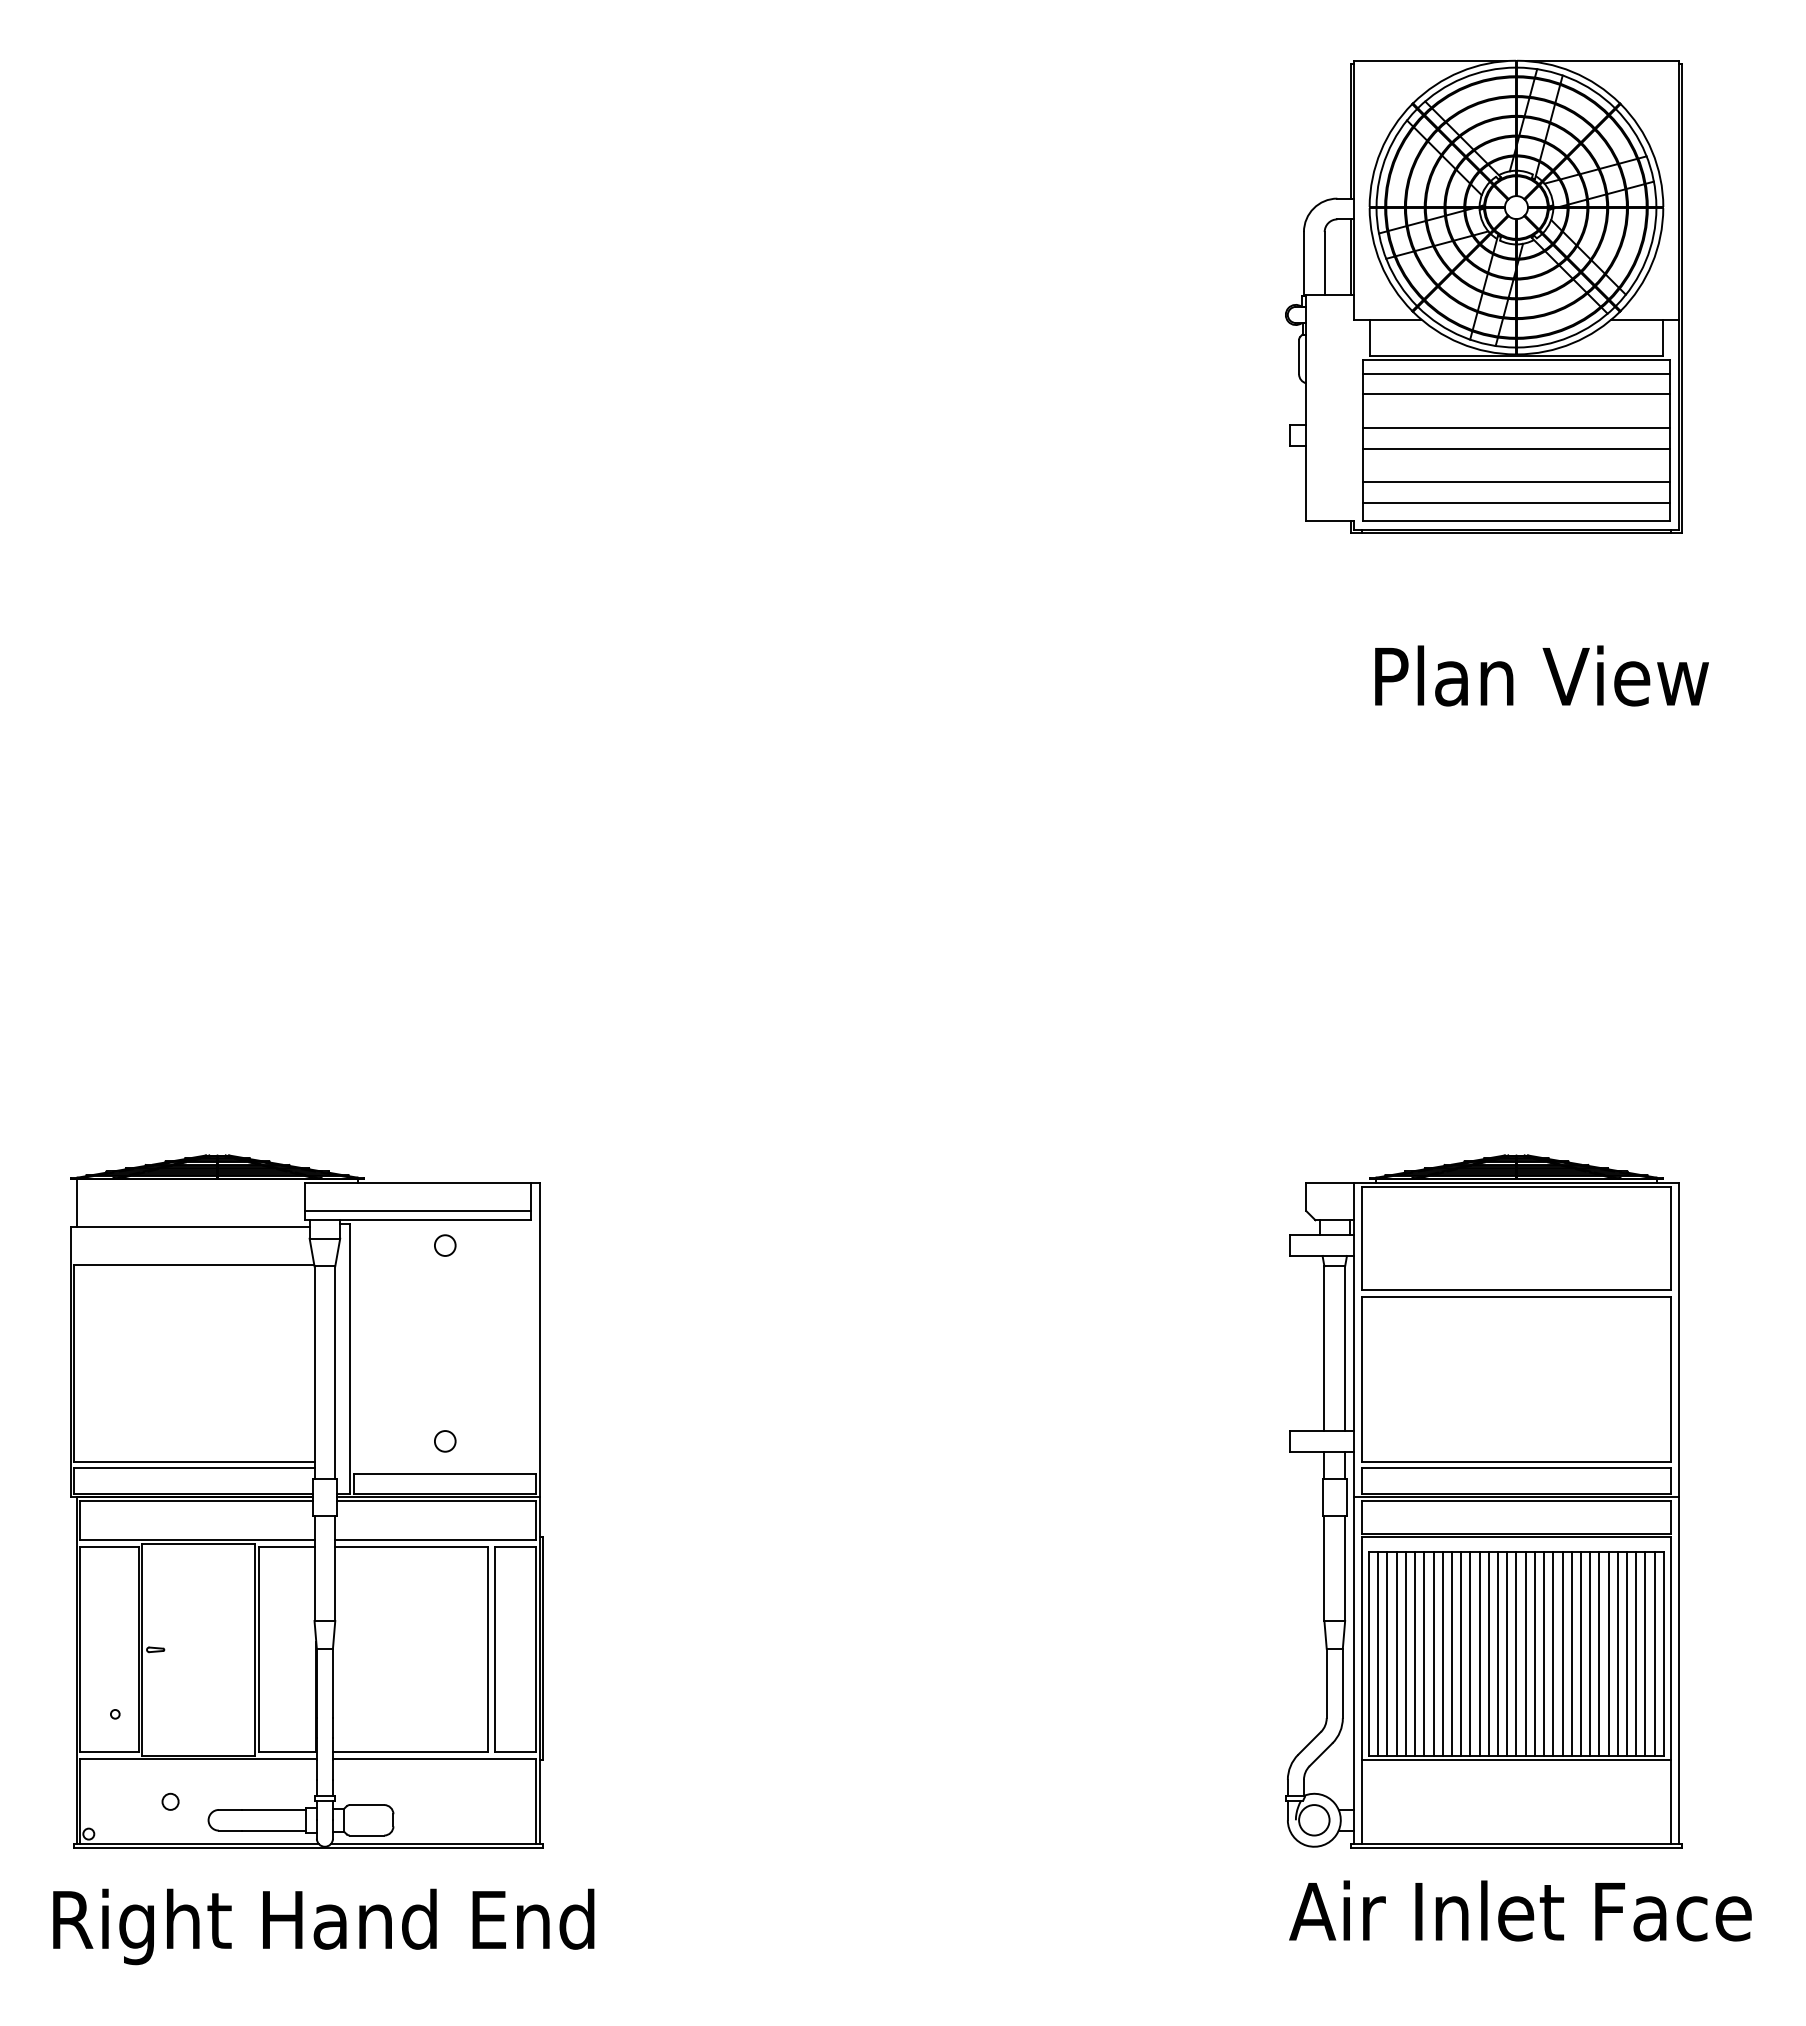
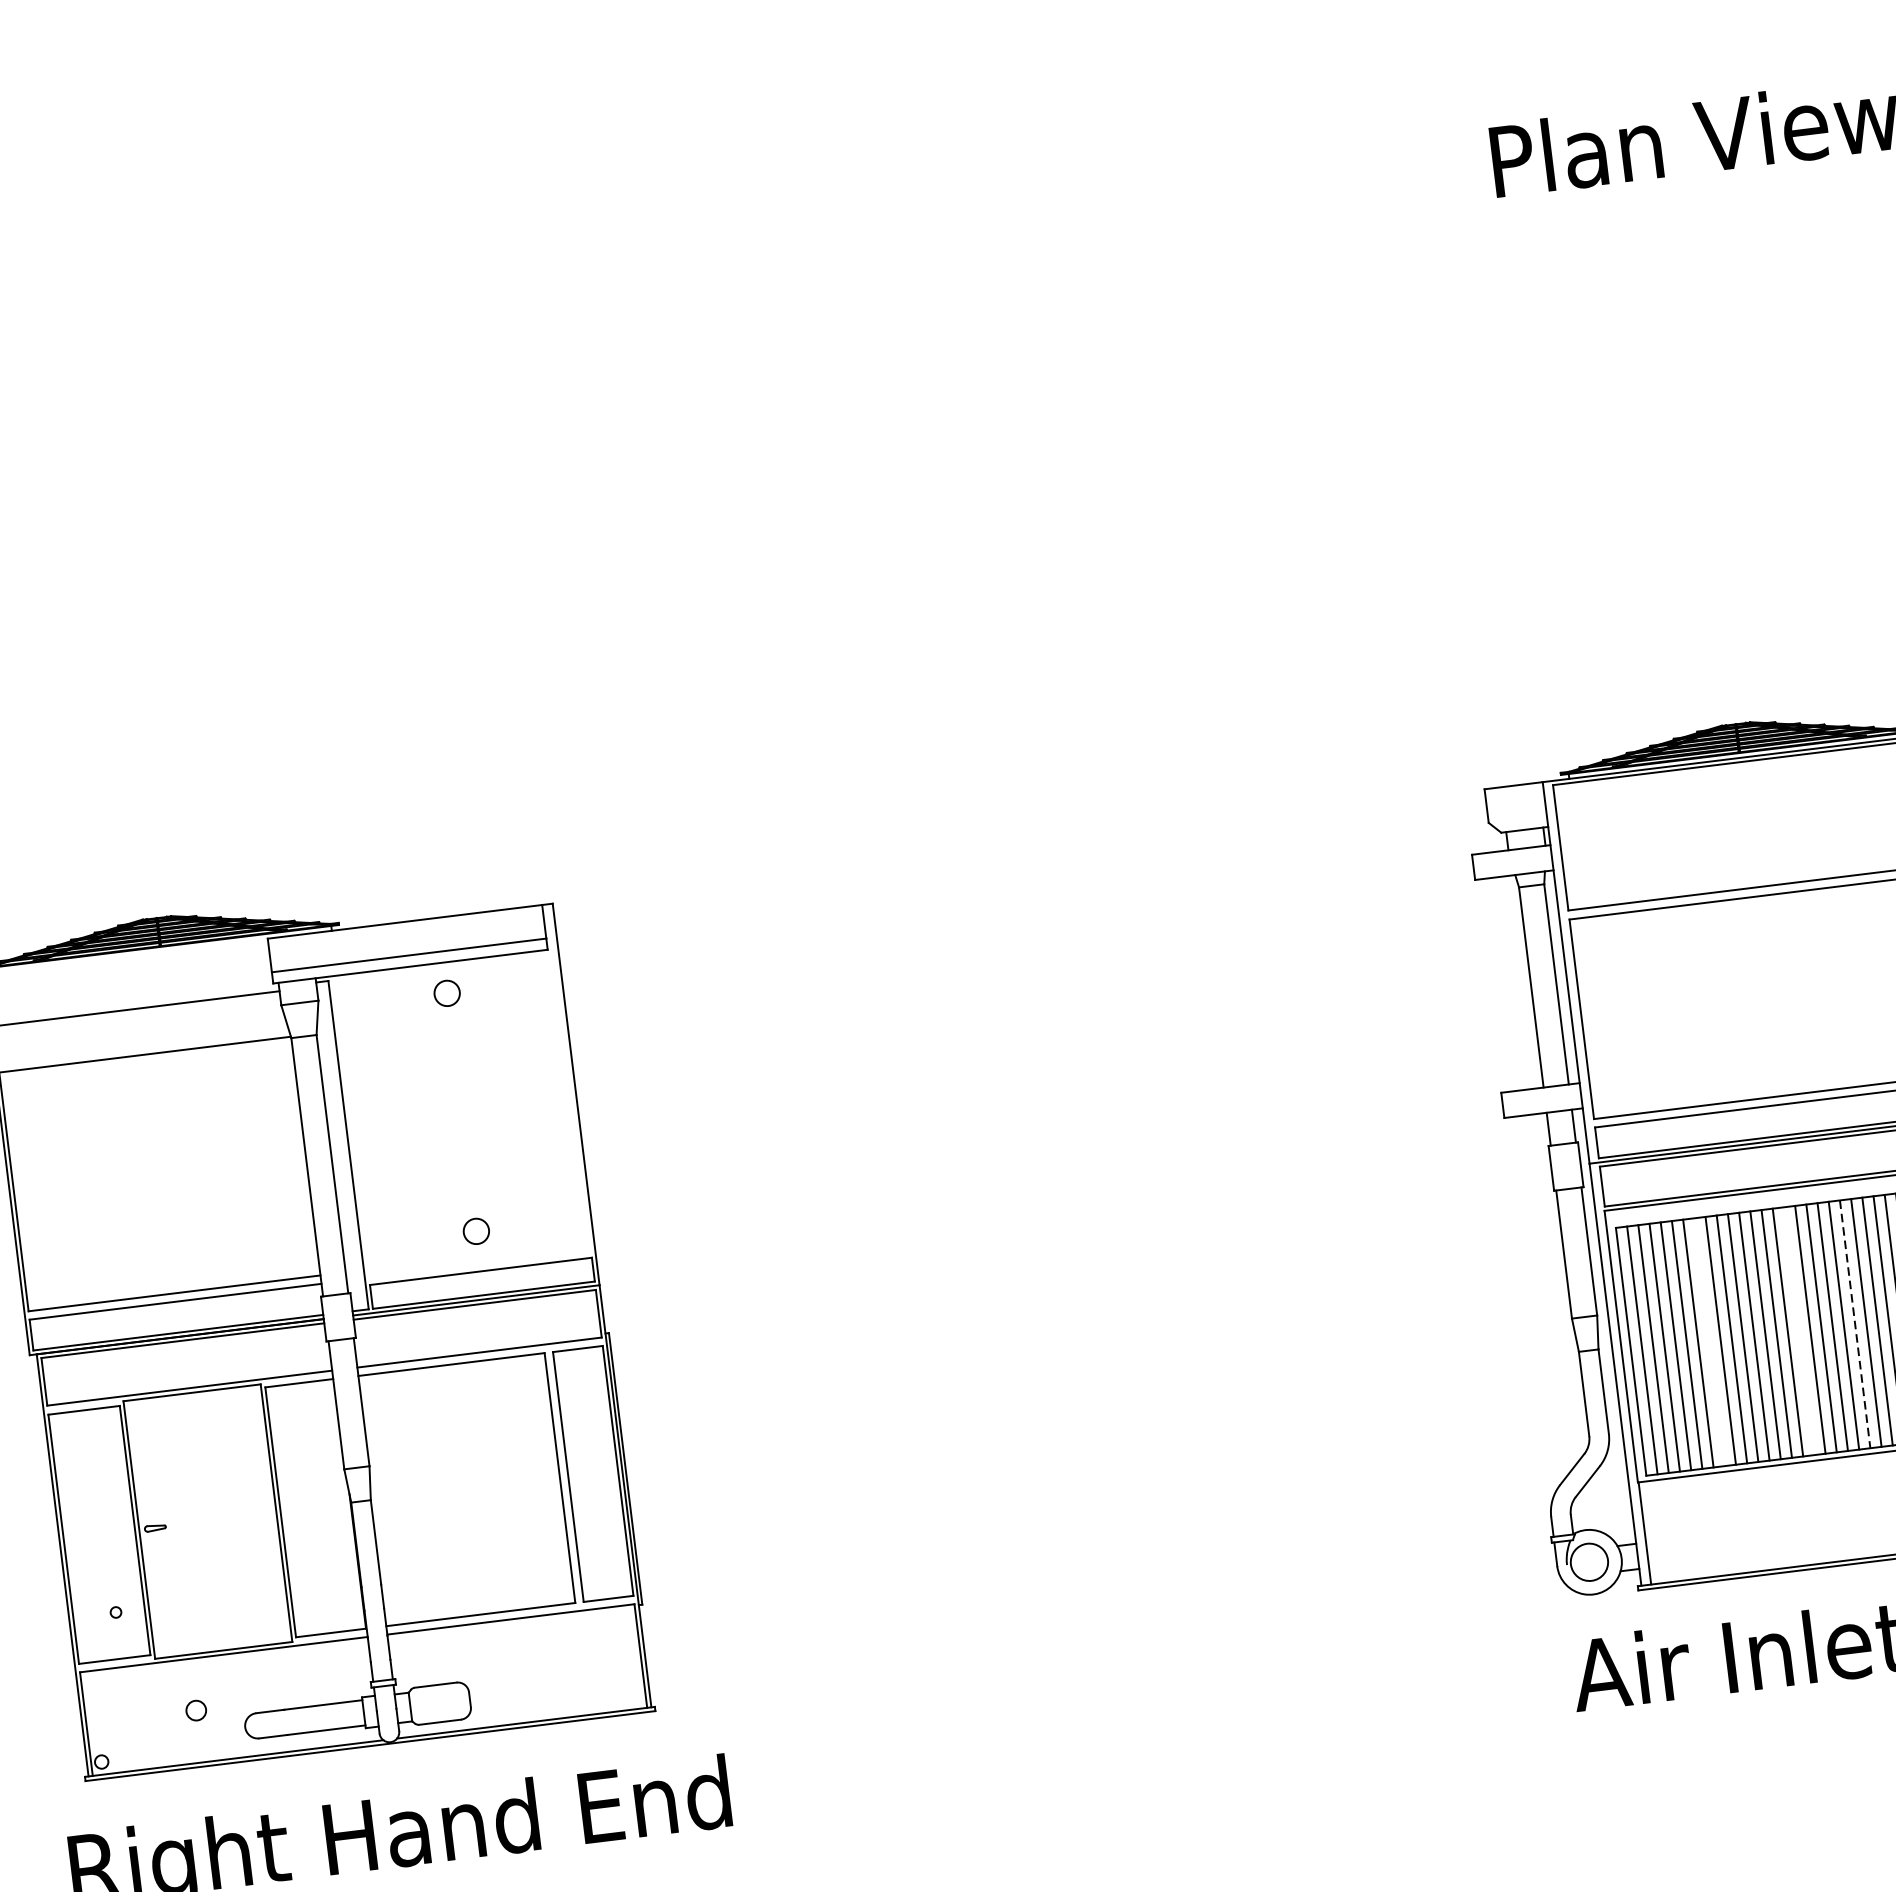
line: (1433, 1653) -> (1709, 1341), removed
line: (1507, 1653) -> (1799, 1330), removed
line: (1553, 1653) -> (1855, 1323), solid -> dashed

